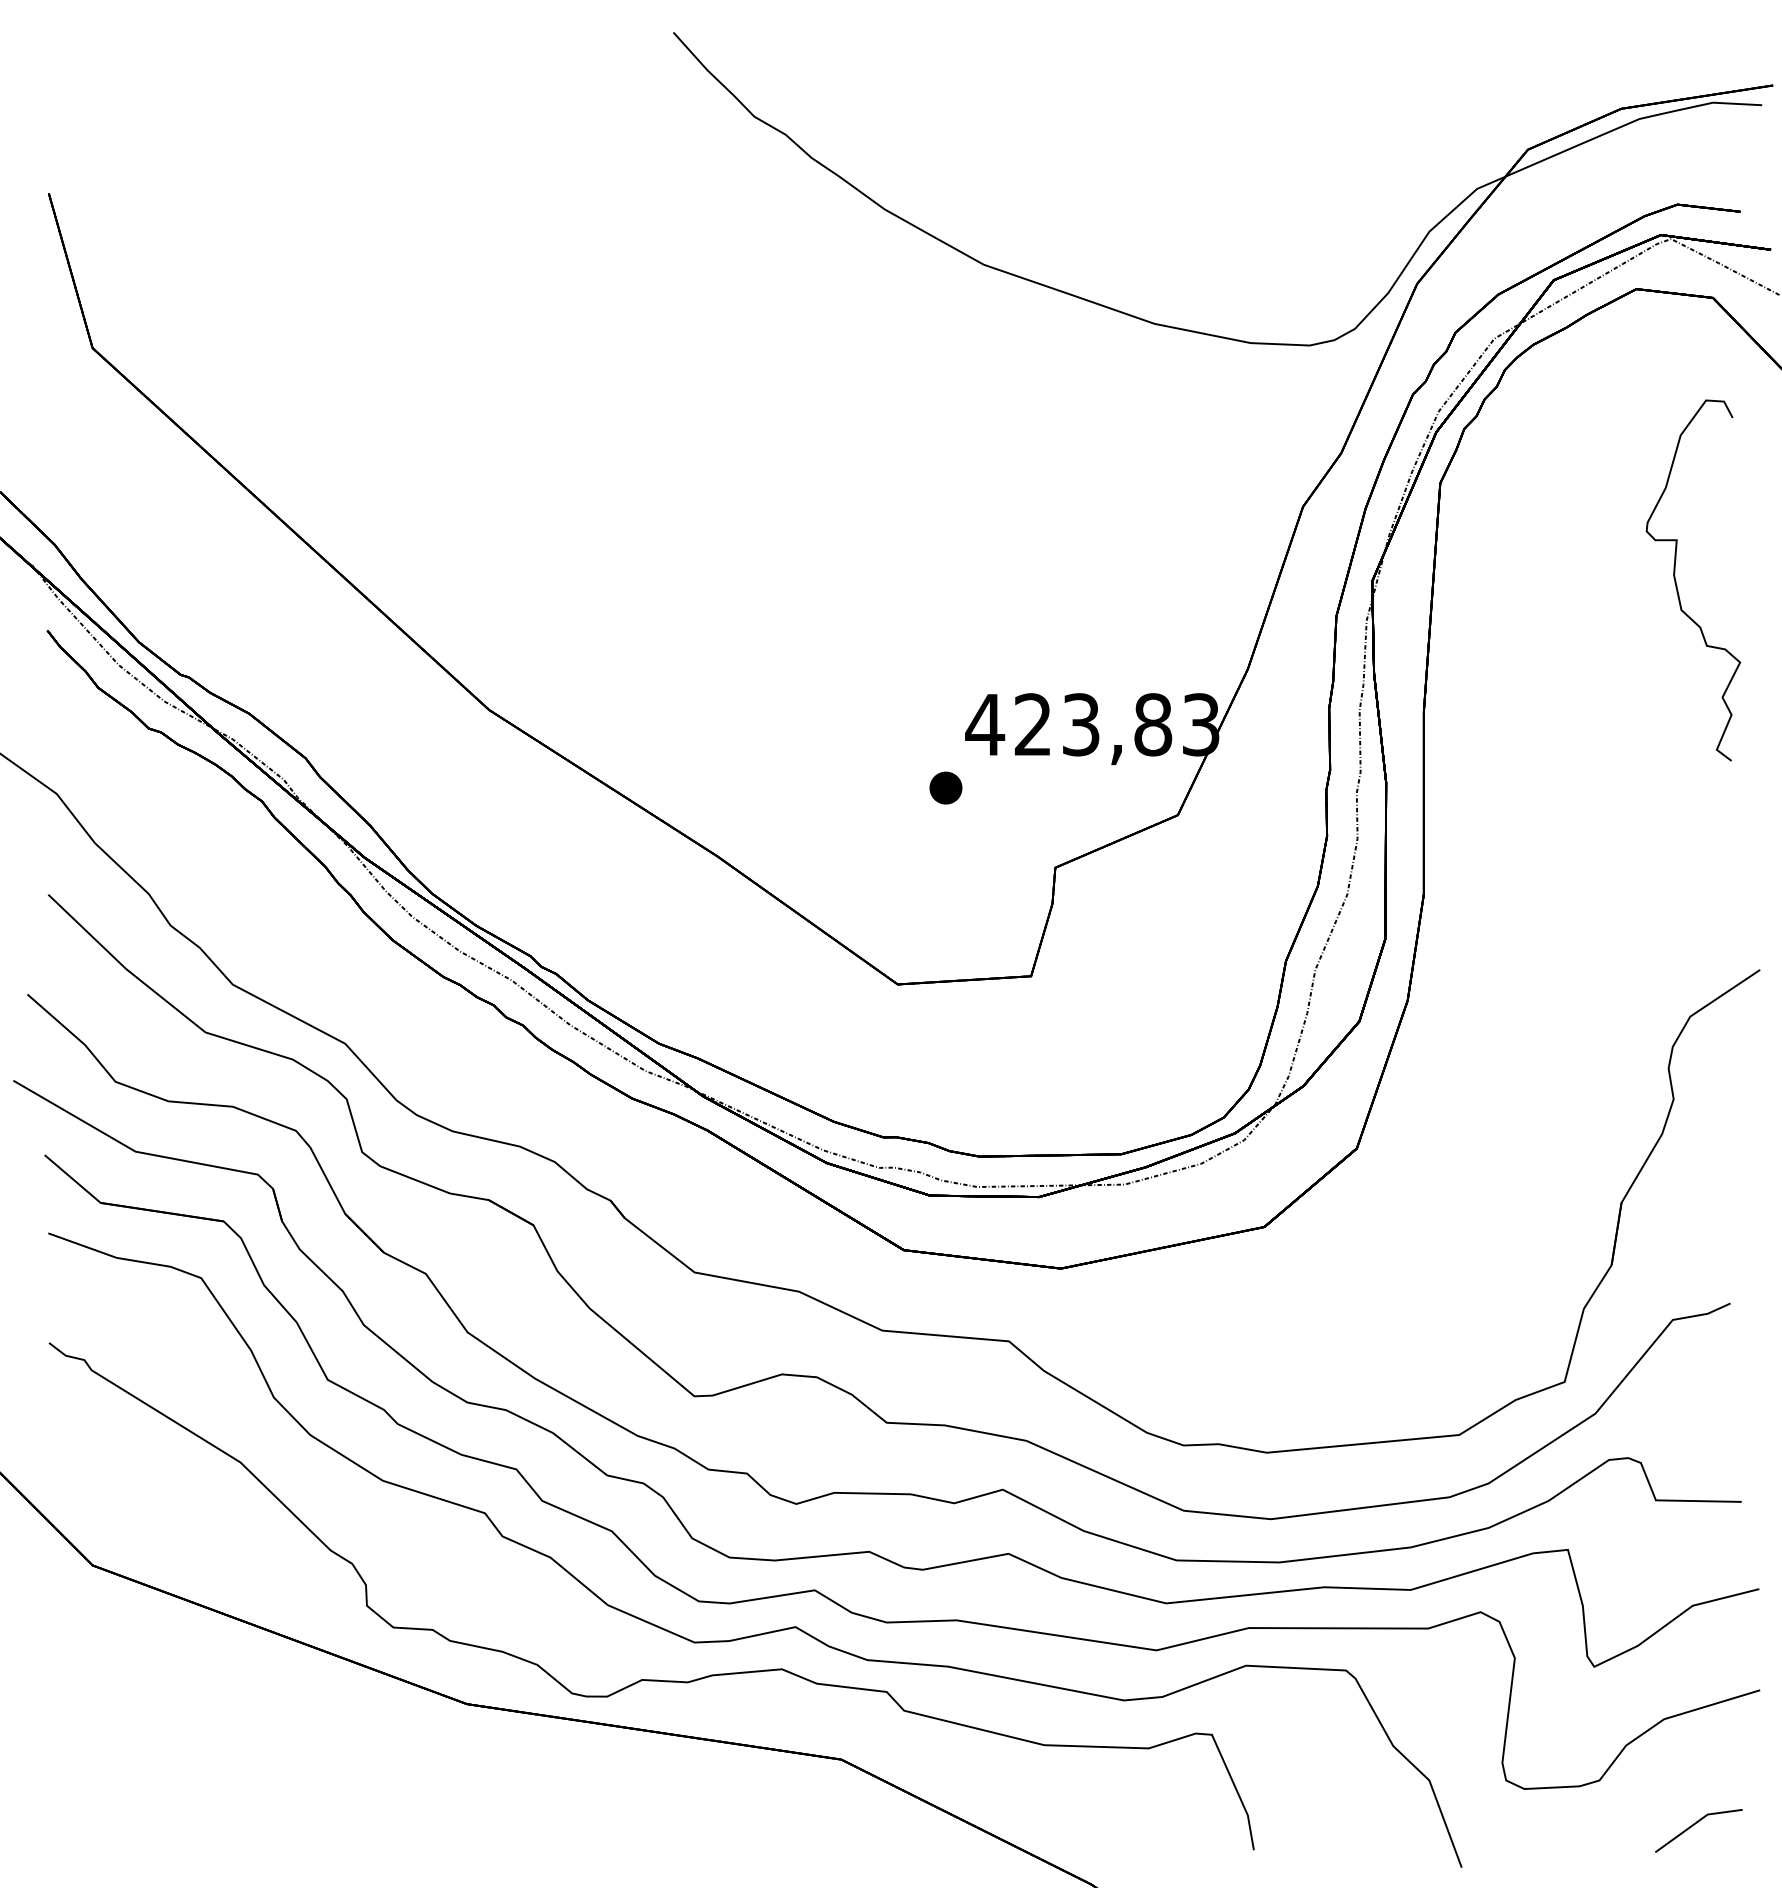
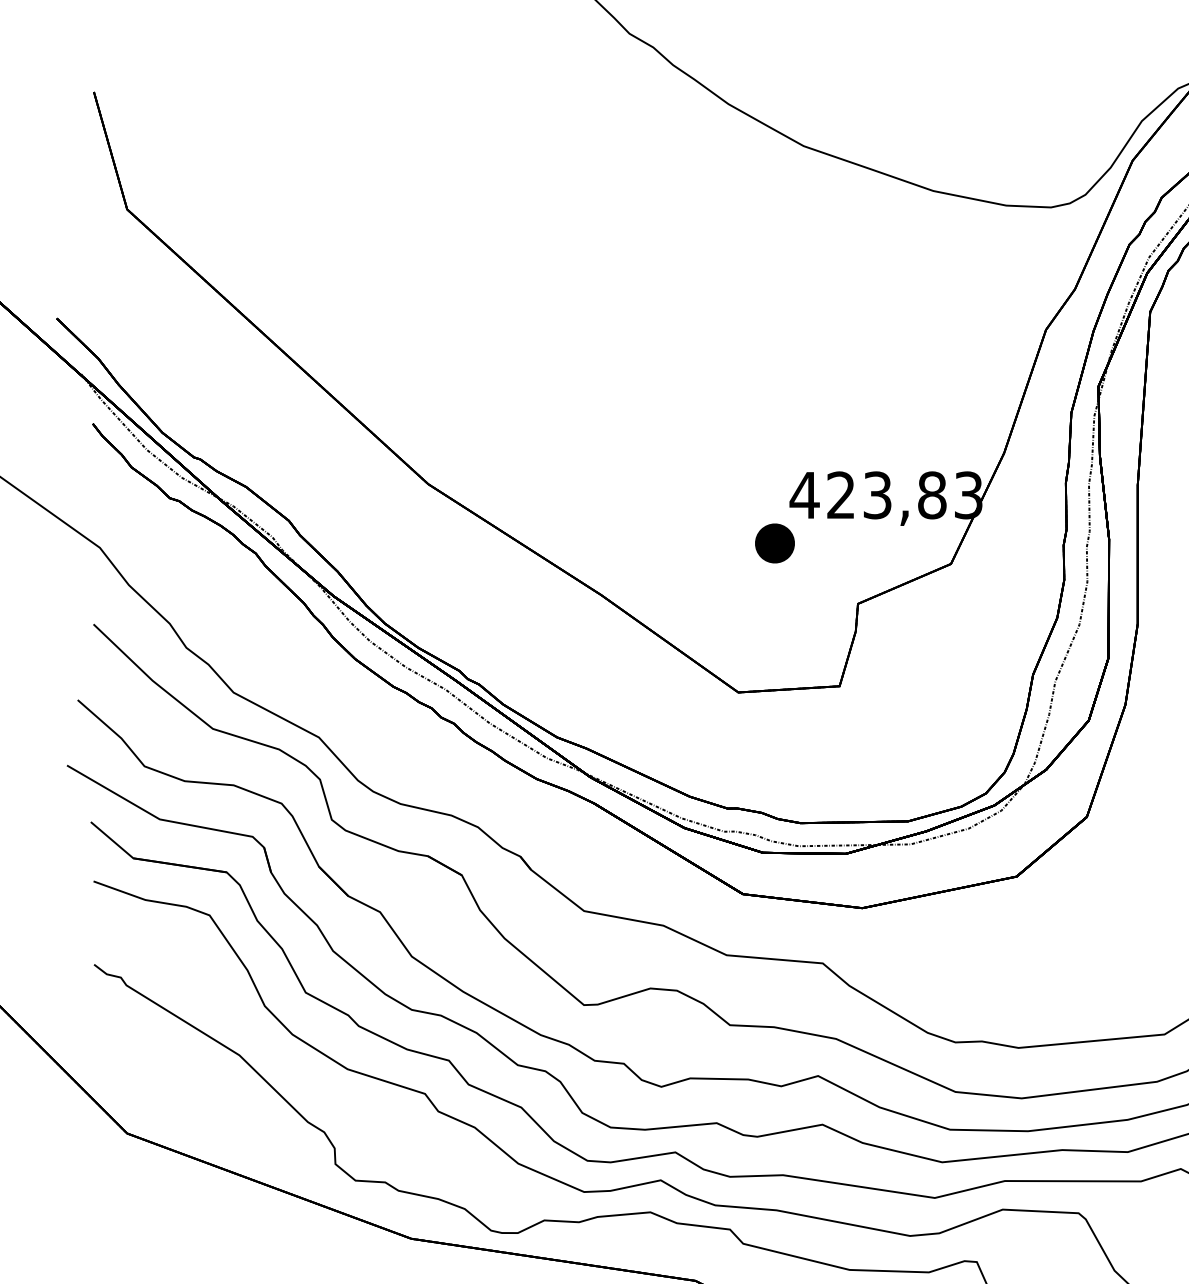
part: (945, 787) -> (774, 542), size x1.6

